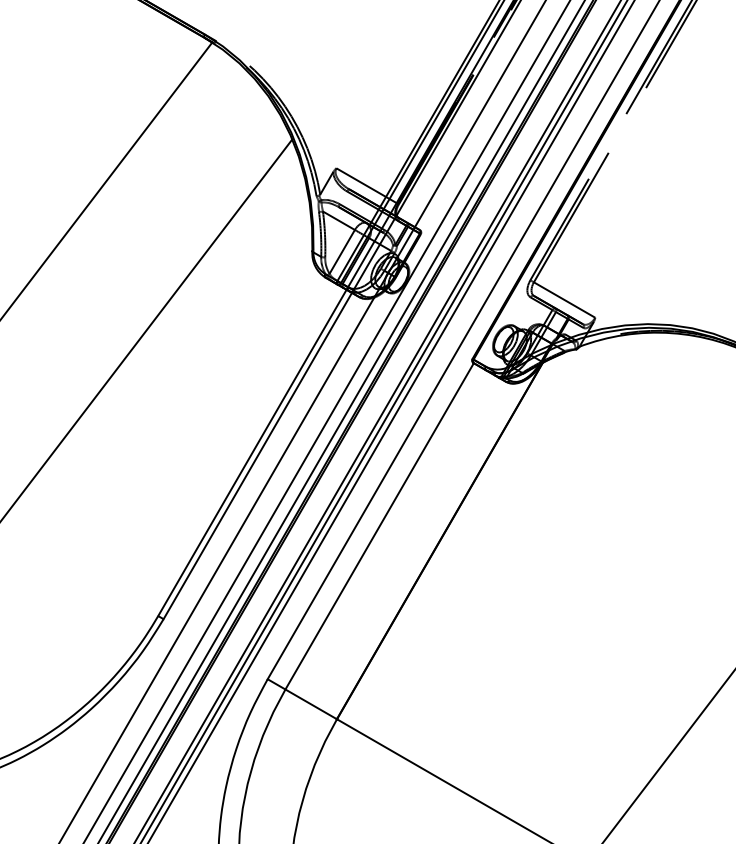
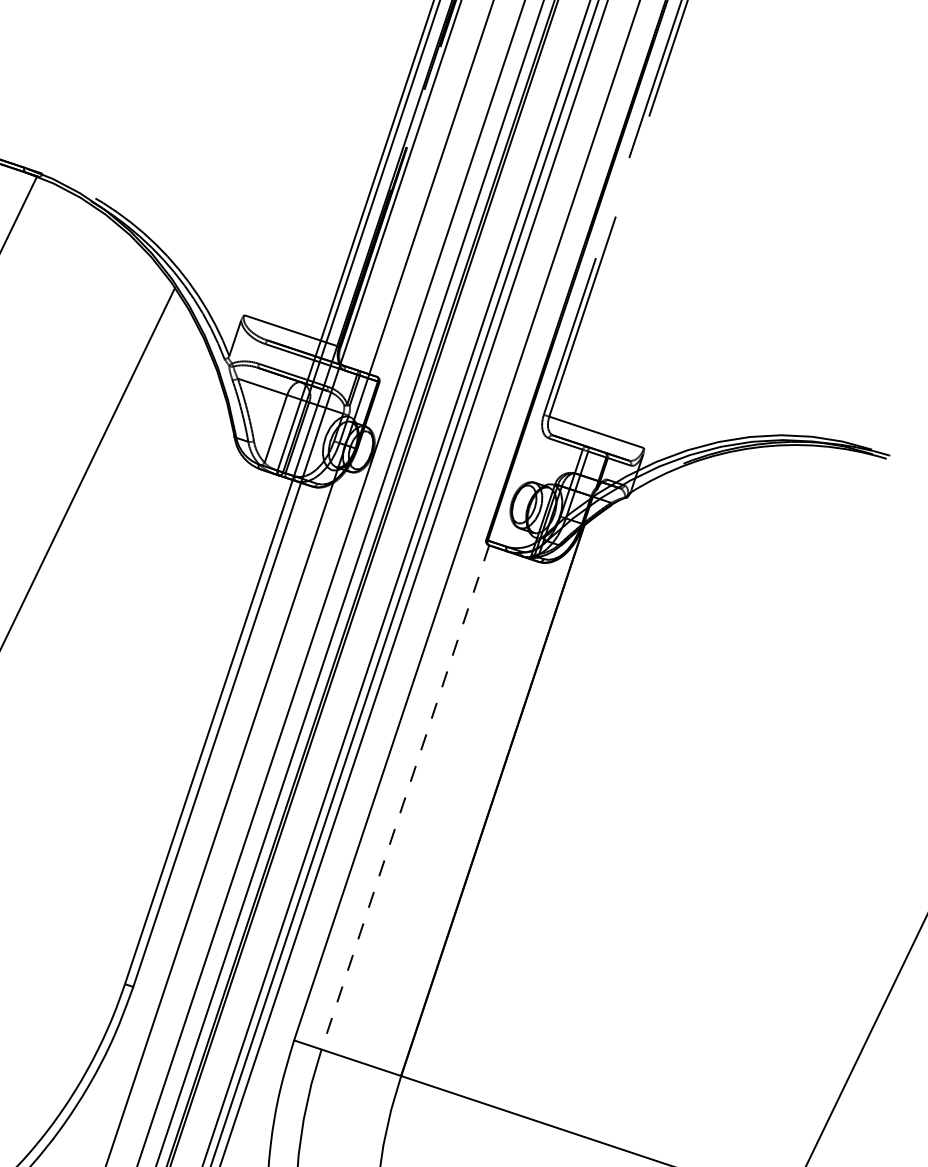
line: (379, 526) -> (405, 797), solid -> dashed

